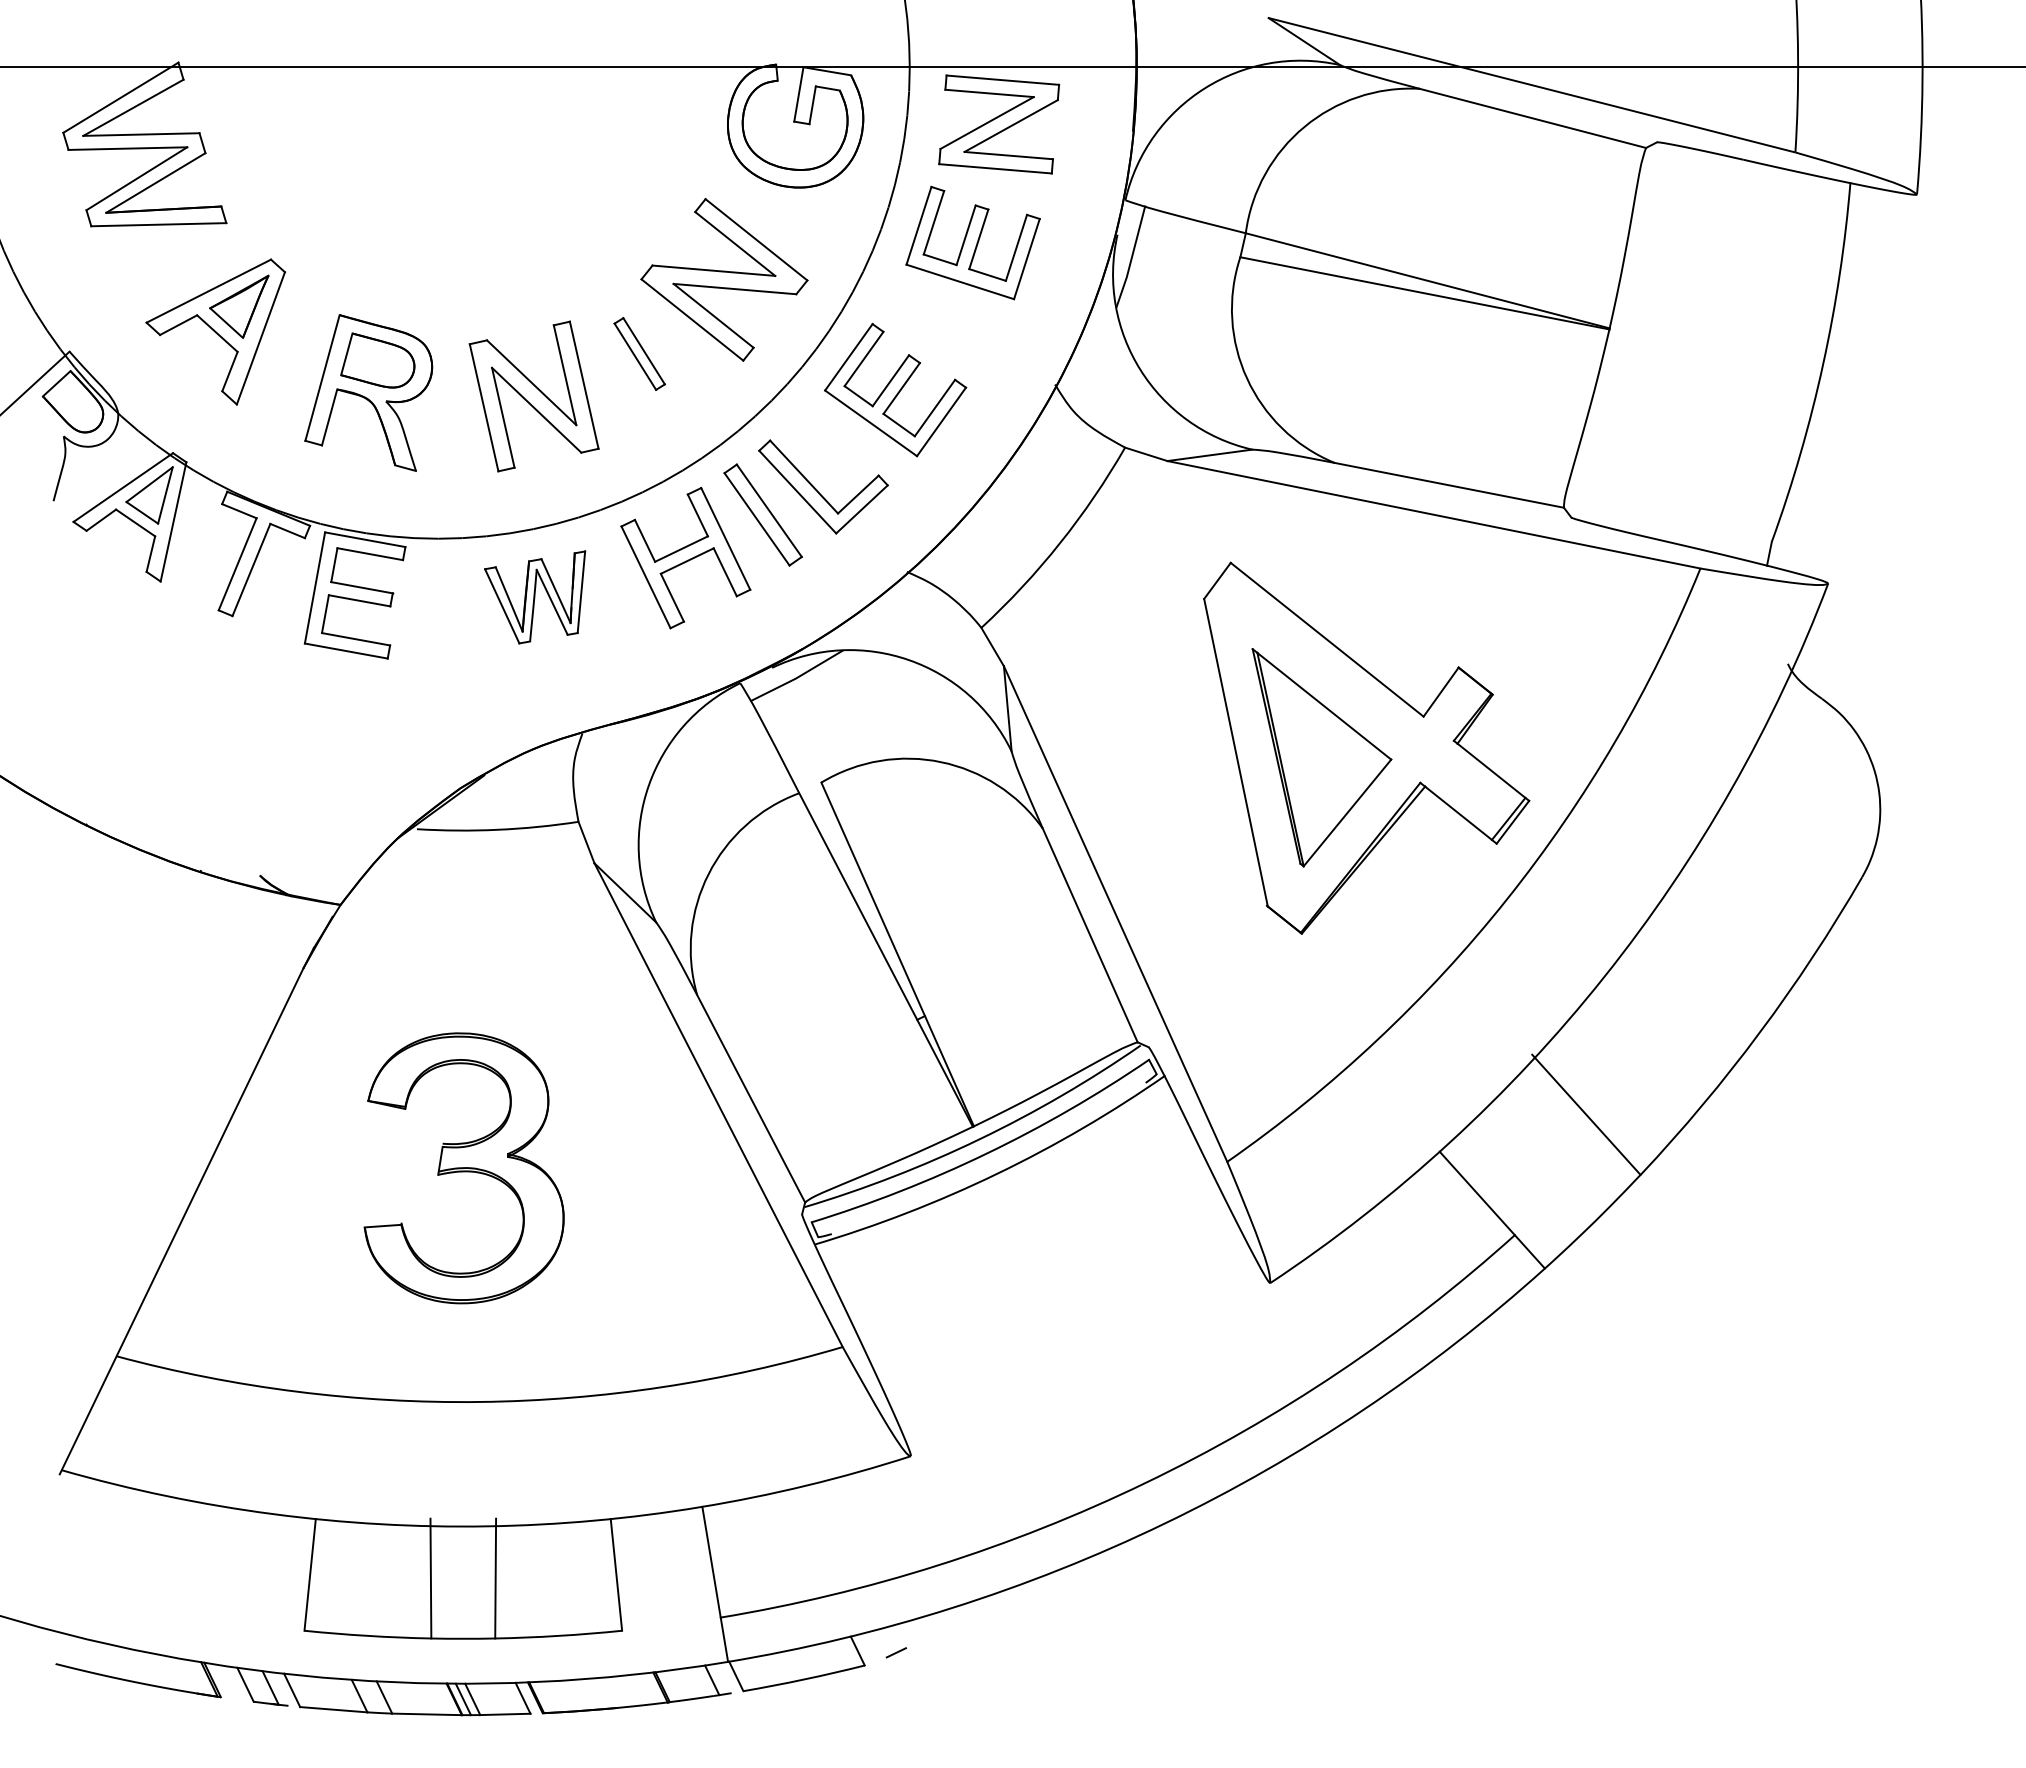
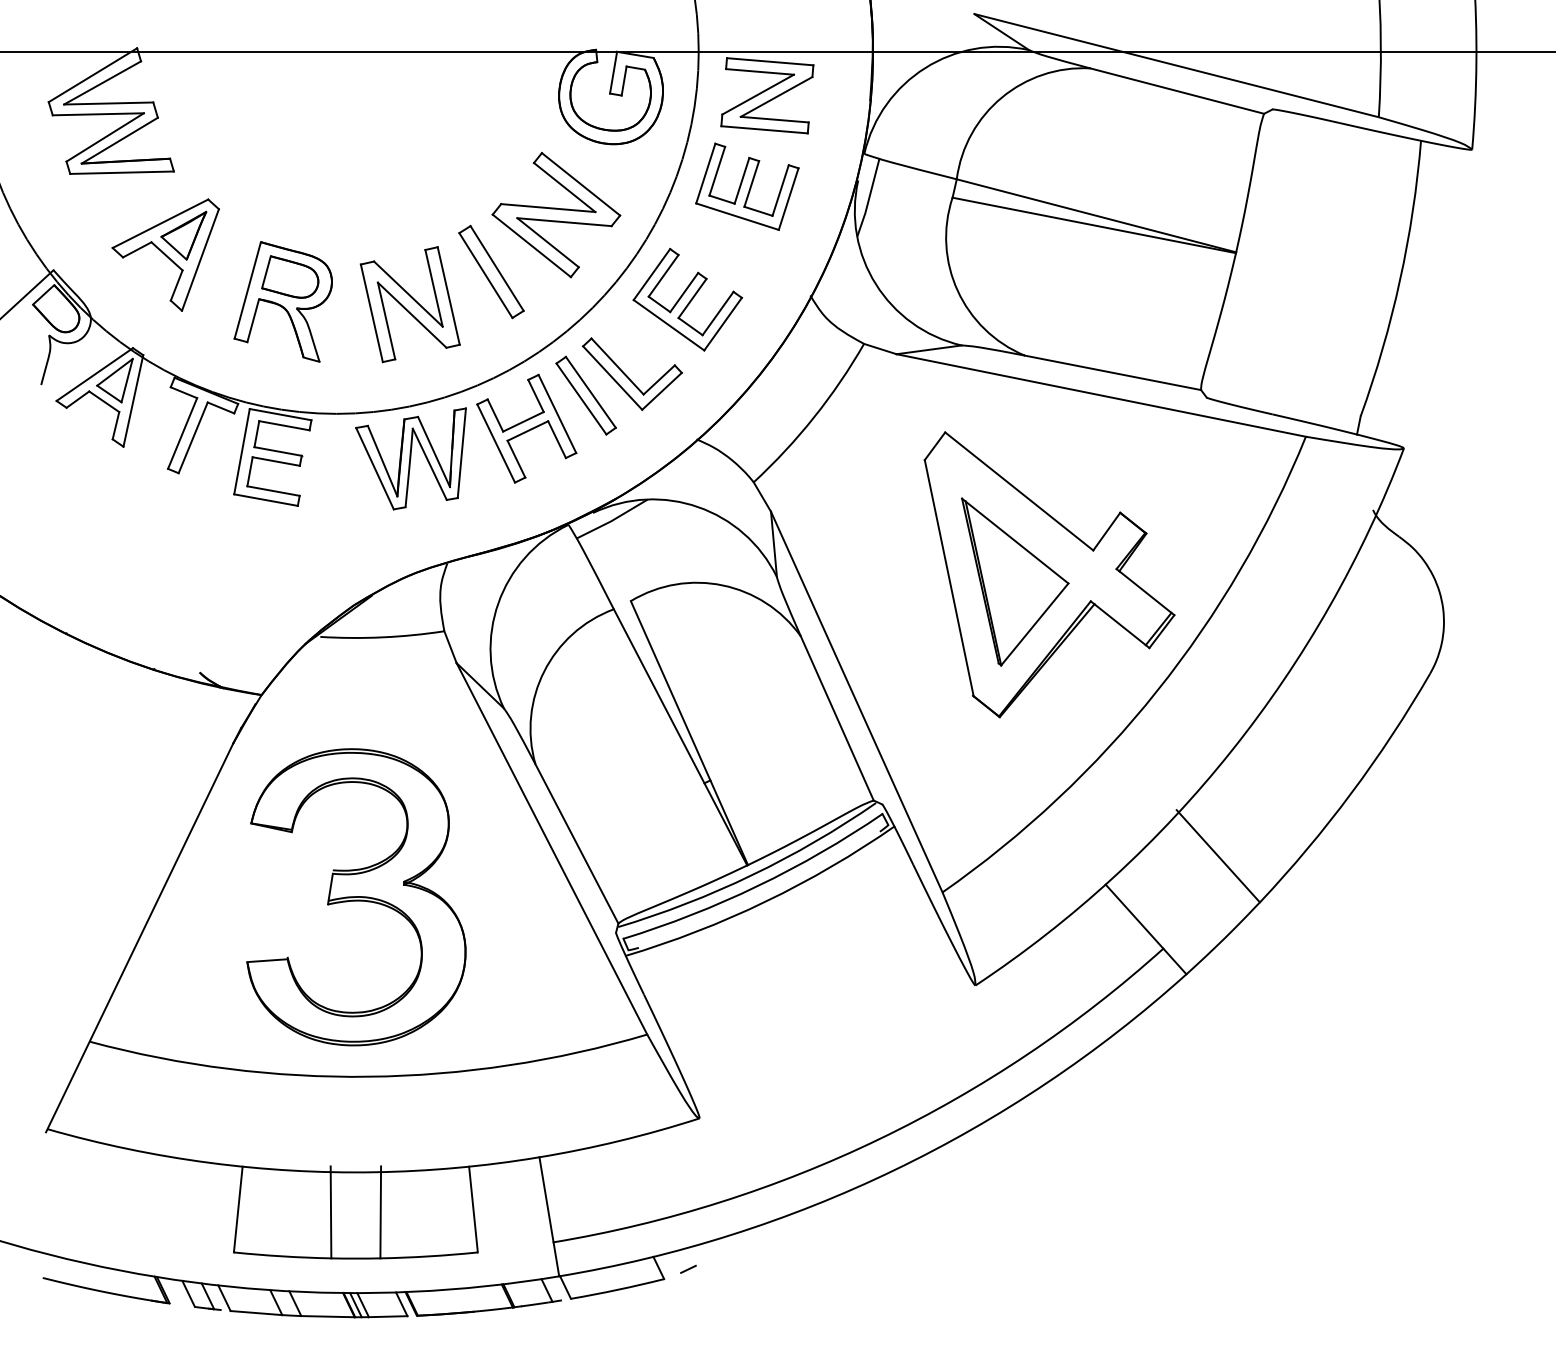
part: (639, 353) -> (491, 271), size x1.67
part: (534, 597) -> (410, 458), size x1.43
part: (464, 1168) -> (356, 897), size x1.43

